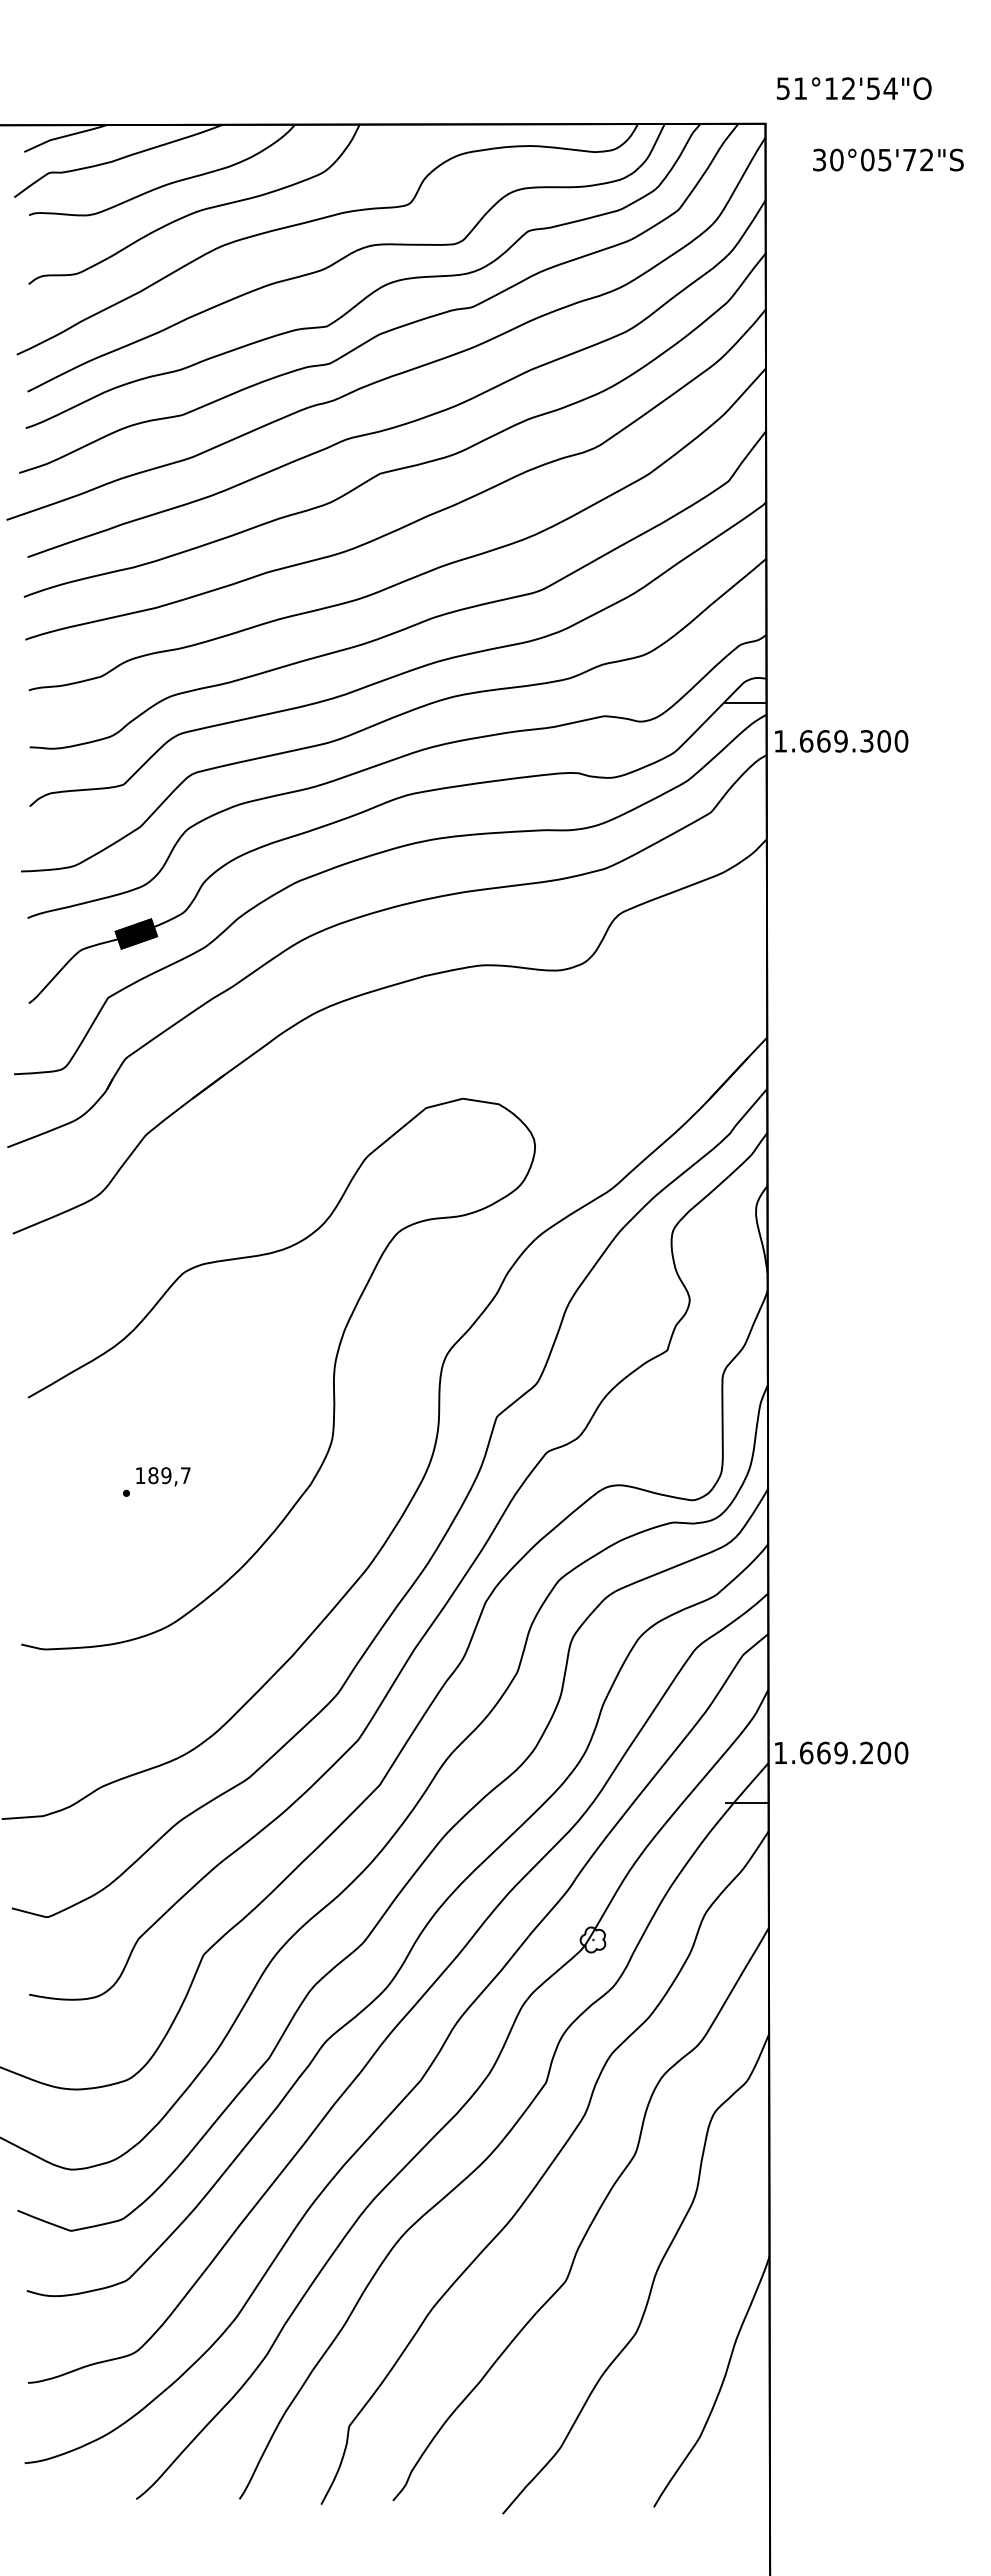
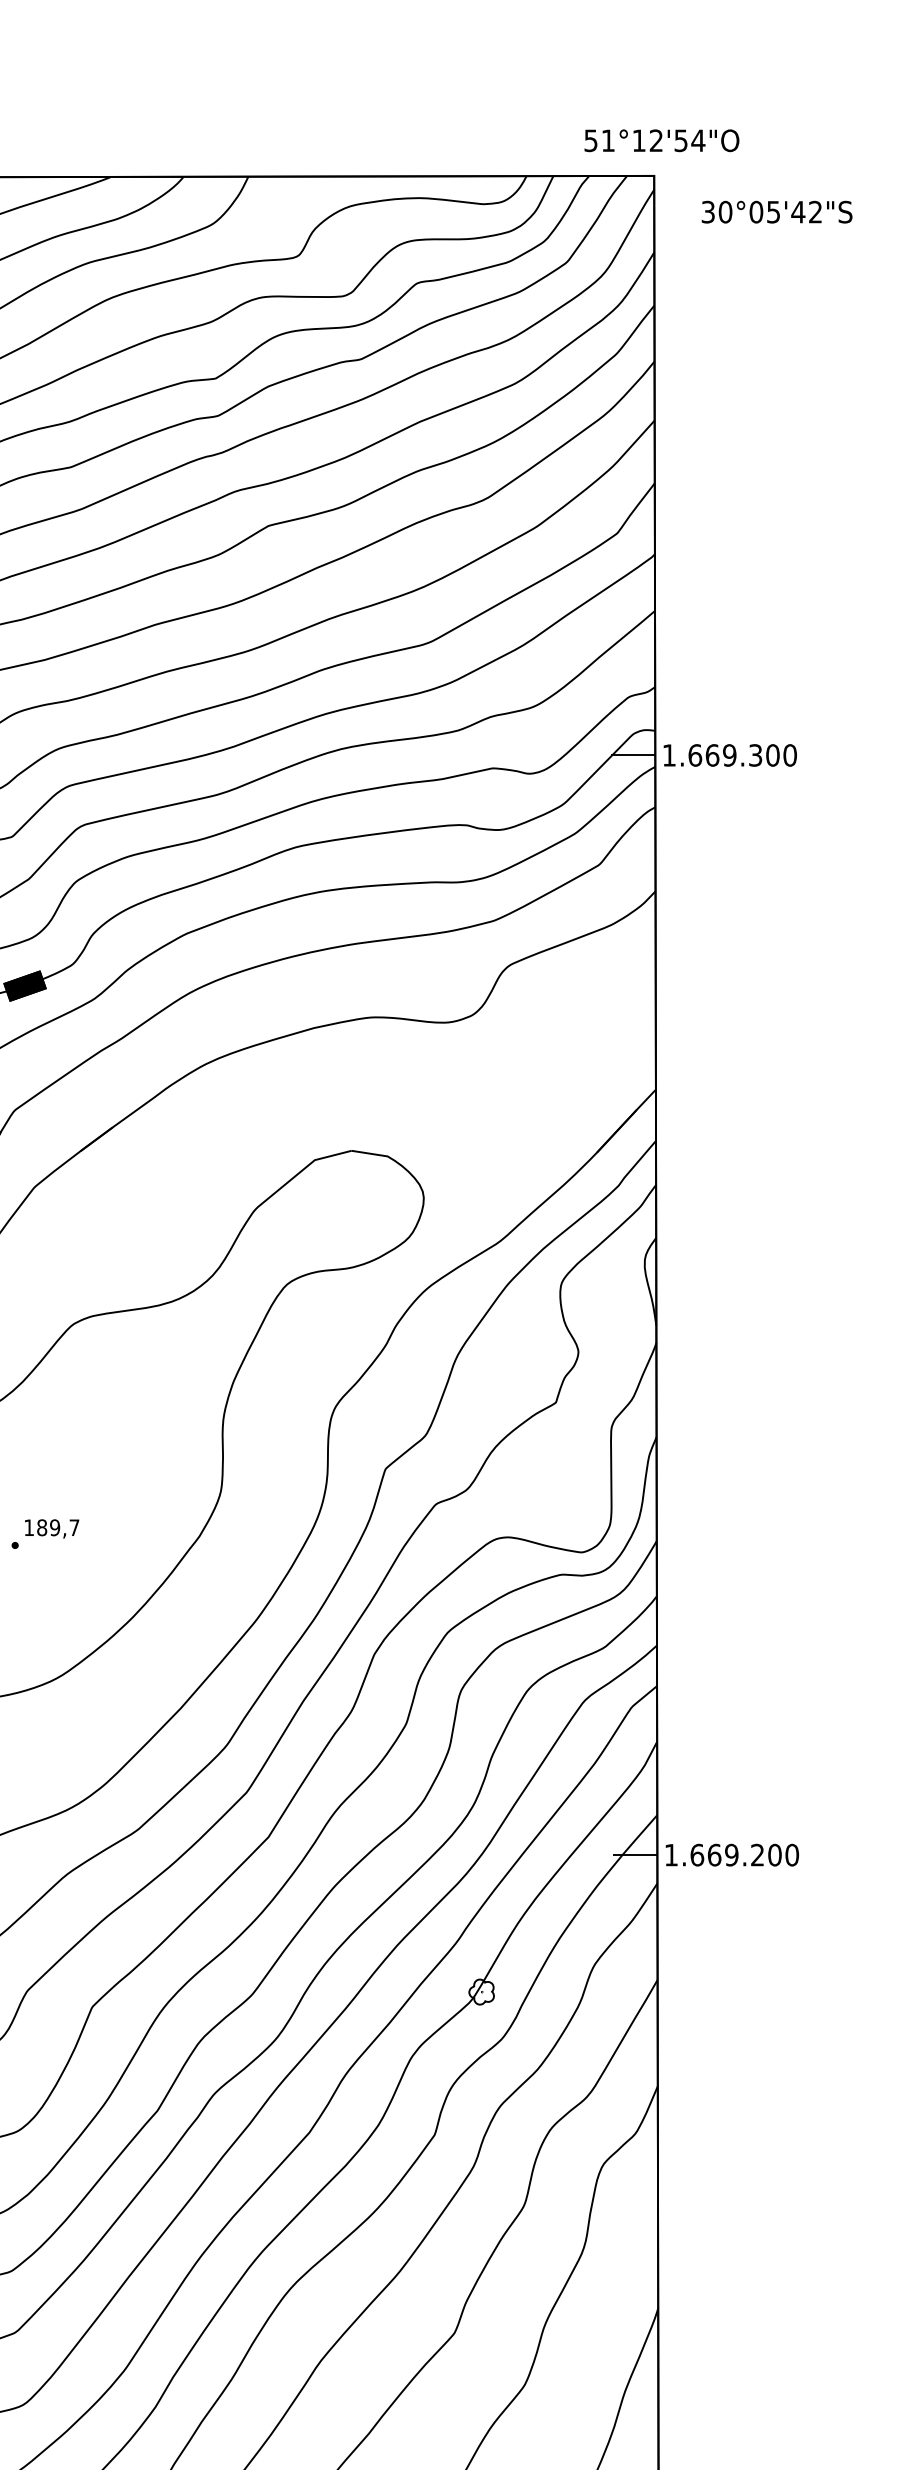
text: (854, 88) -> (662, 140), moved
text: (909, 159) -> (798, 211), 30°05'72"S -> 30°05'42"S
text: (841, 741) -> (730, 755), moved
text: (841, 1752) -> (732, 1854), moved

